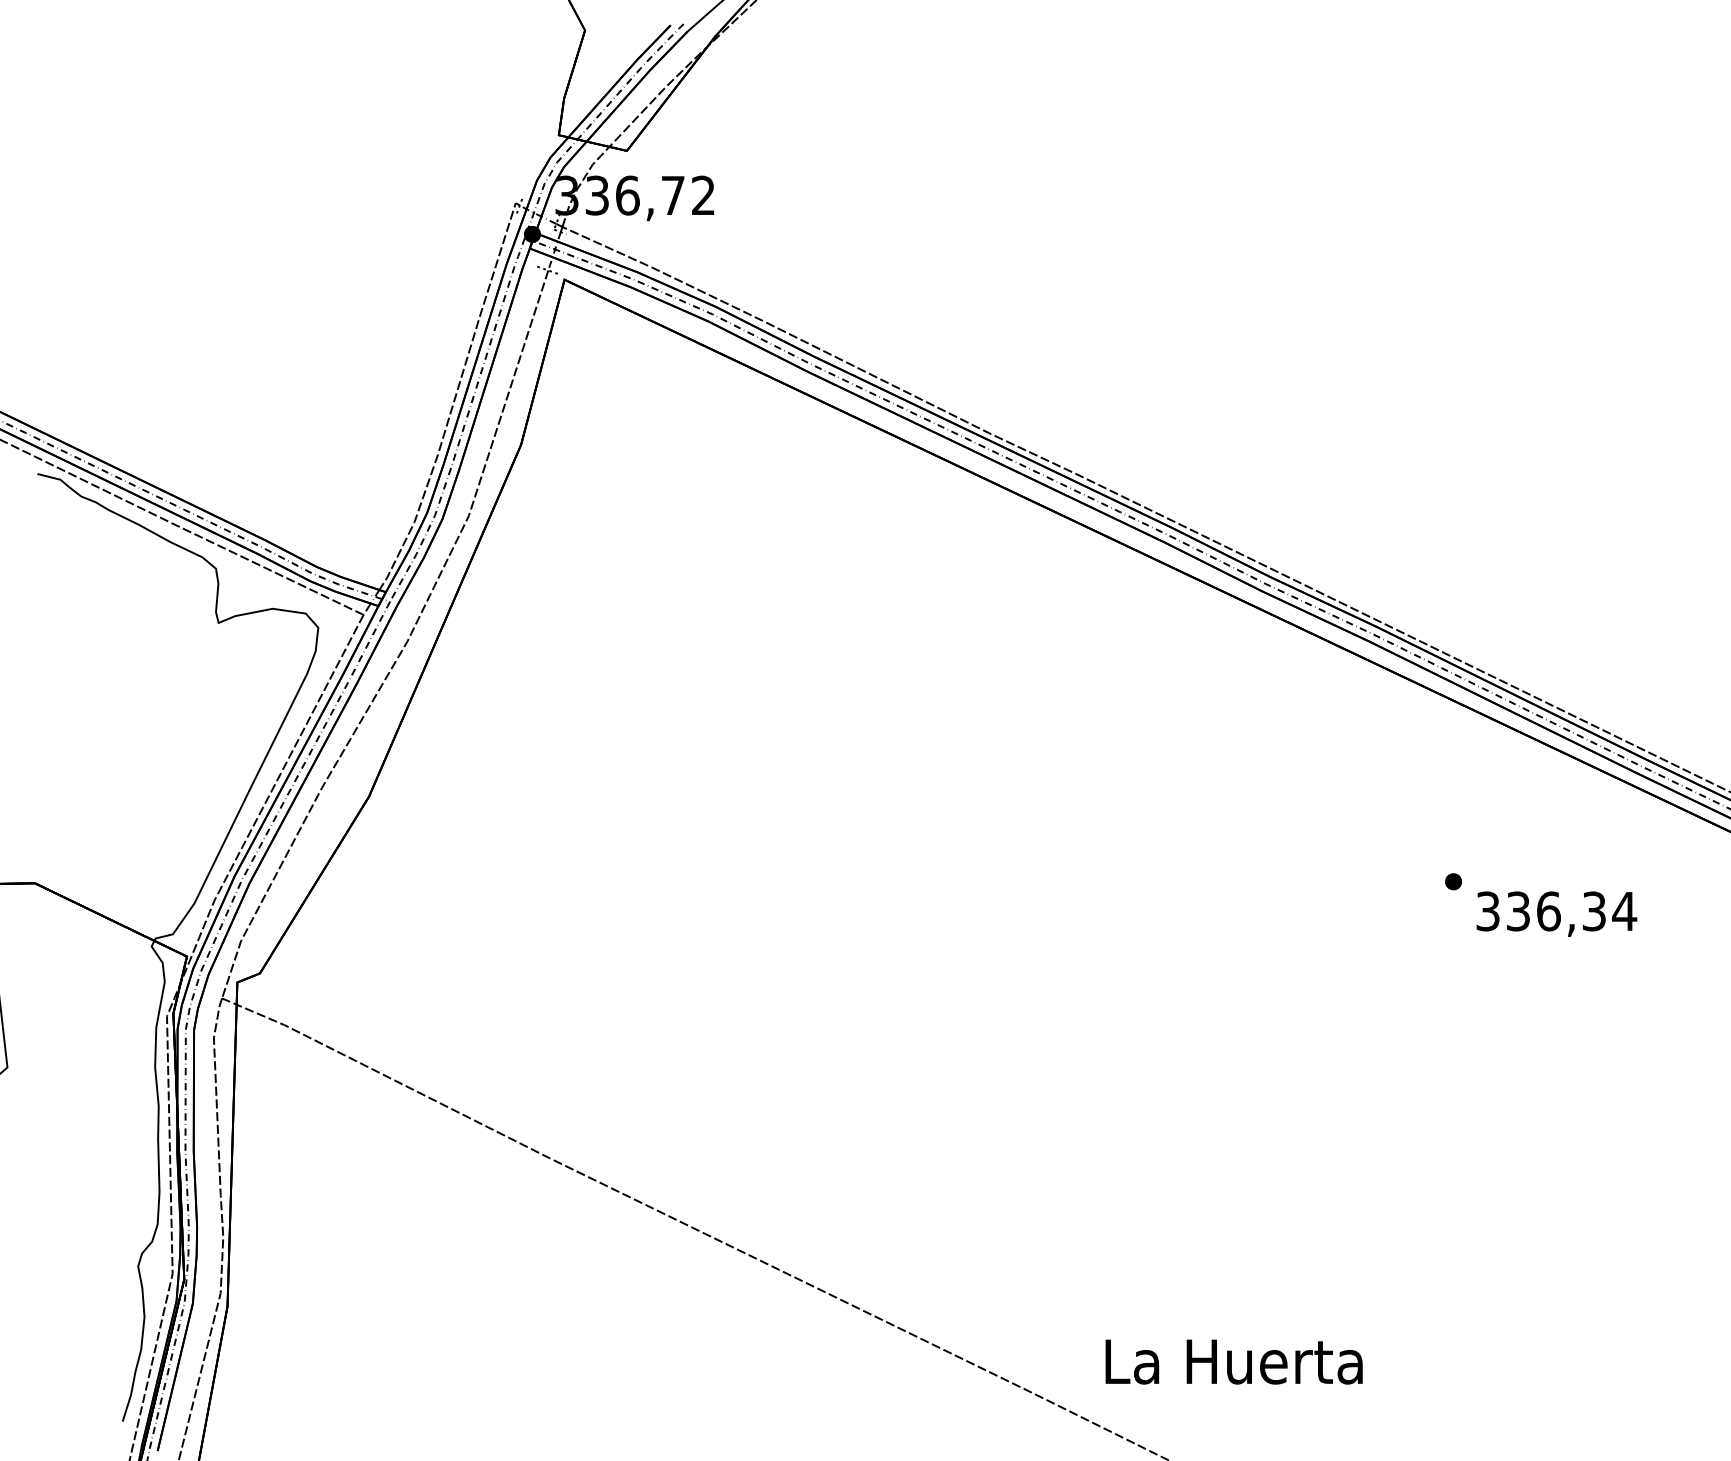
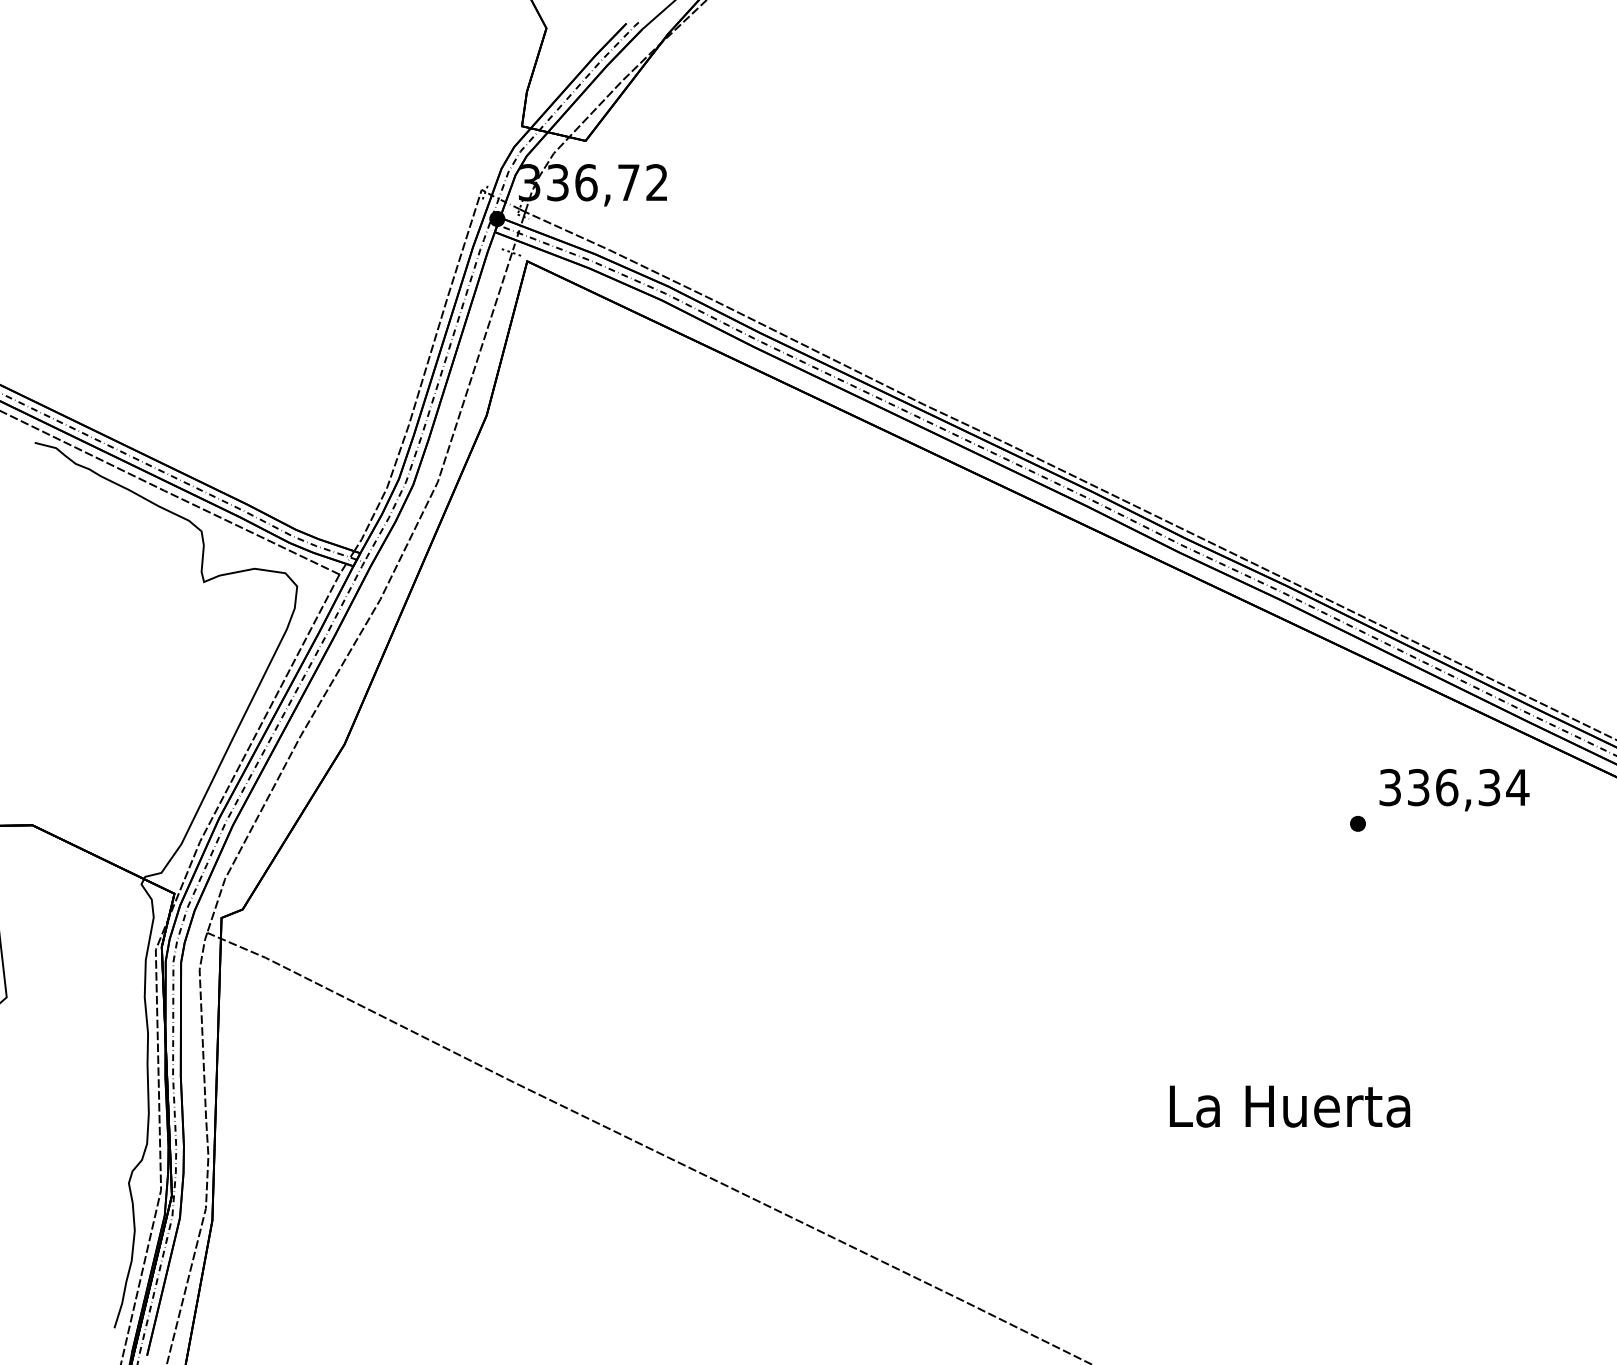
text: (1556, 914) -> (1454, 790), moved
text: (1234, 1361) -> (1290, 1106), moved

